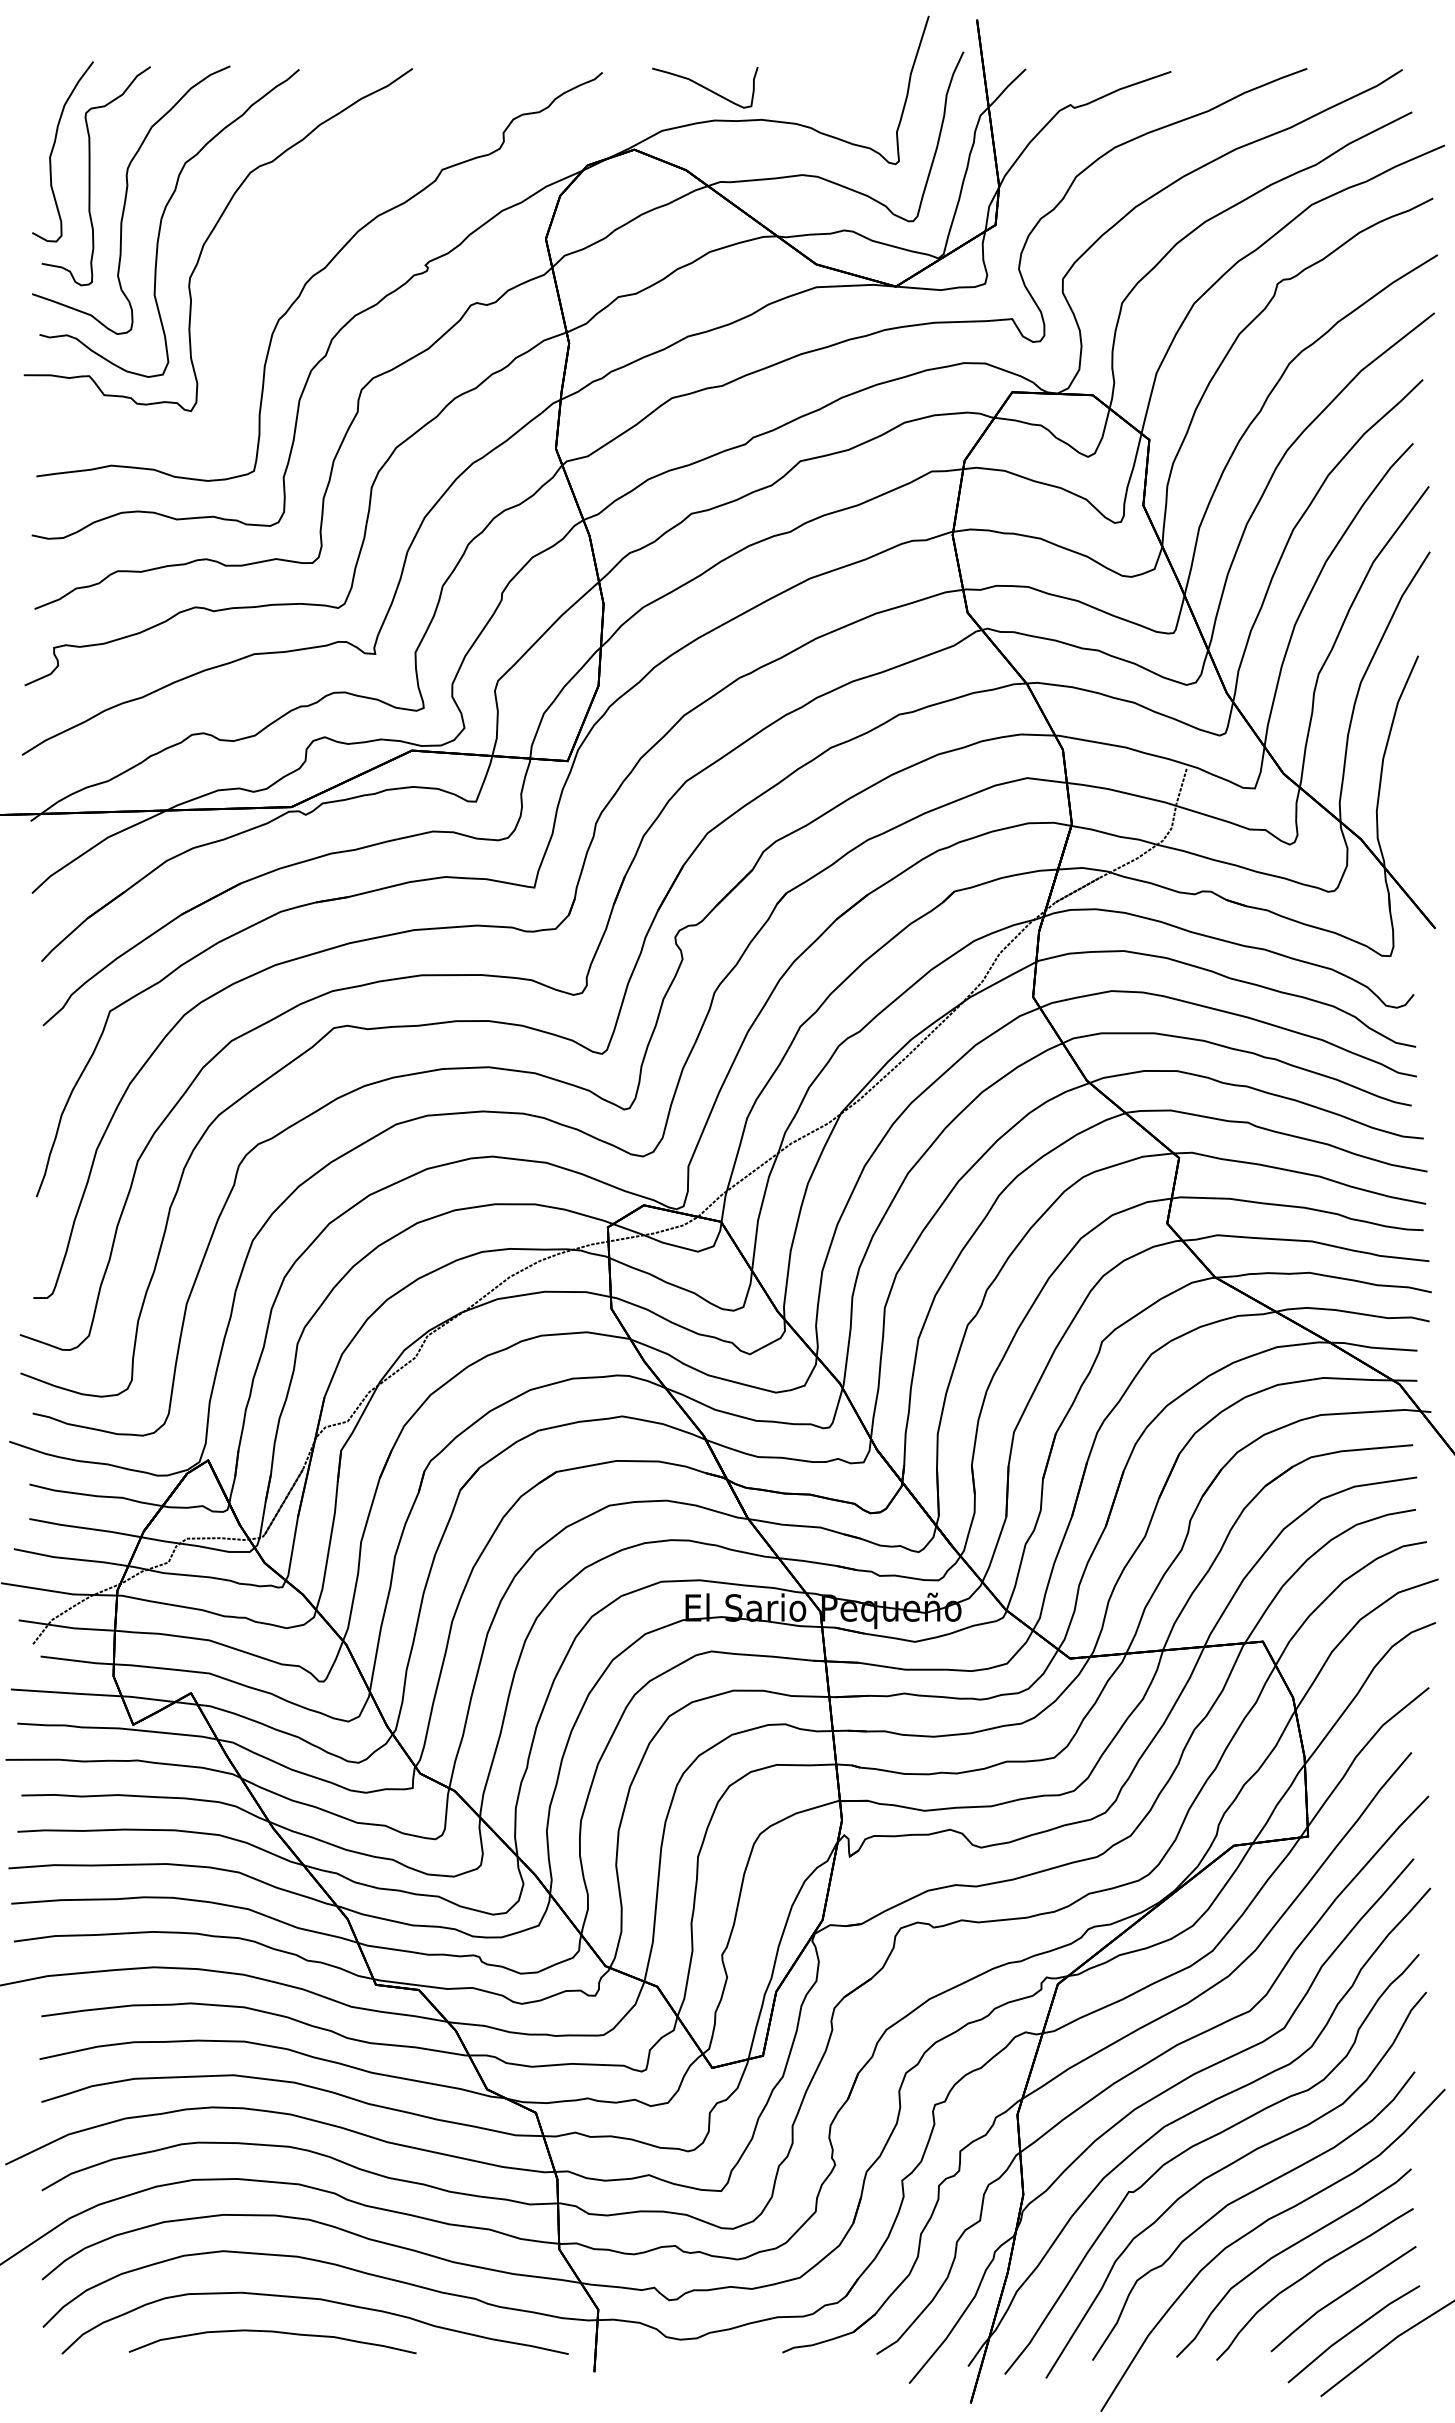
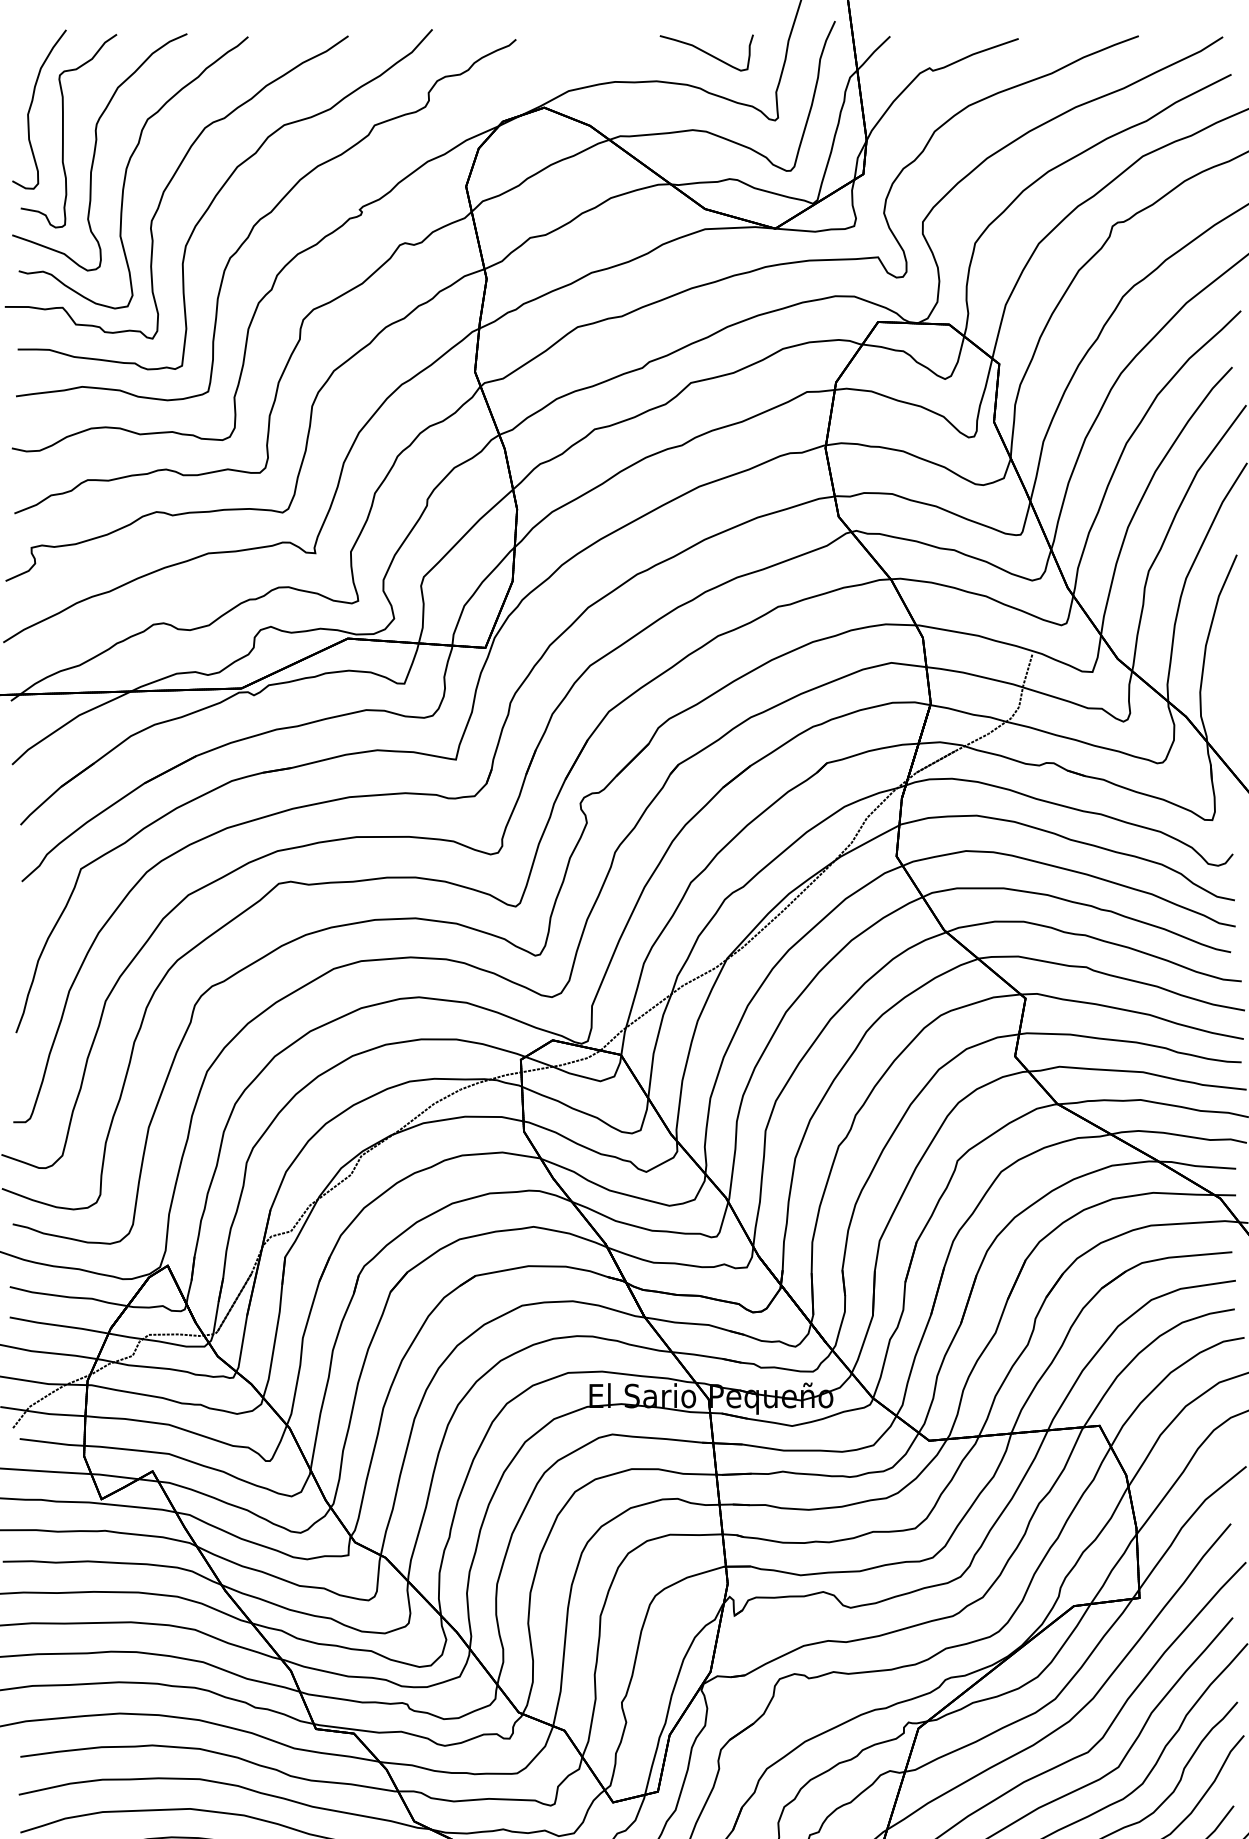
curve: (705, 87) -> (706, 52), moved
curve: (266, 246) -> (219, 193), added

